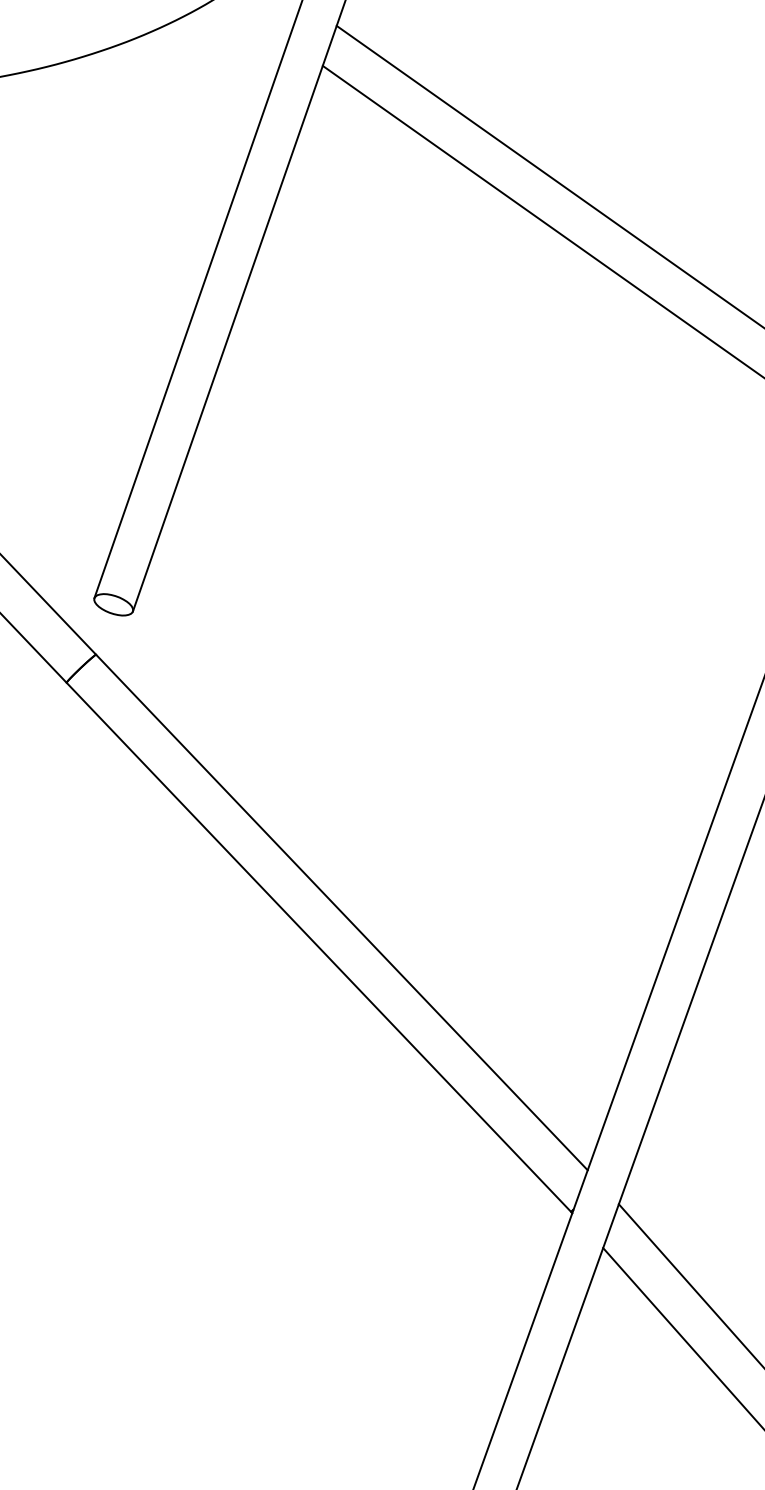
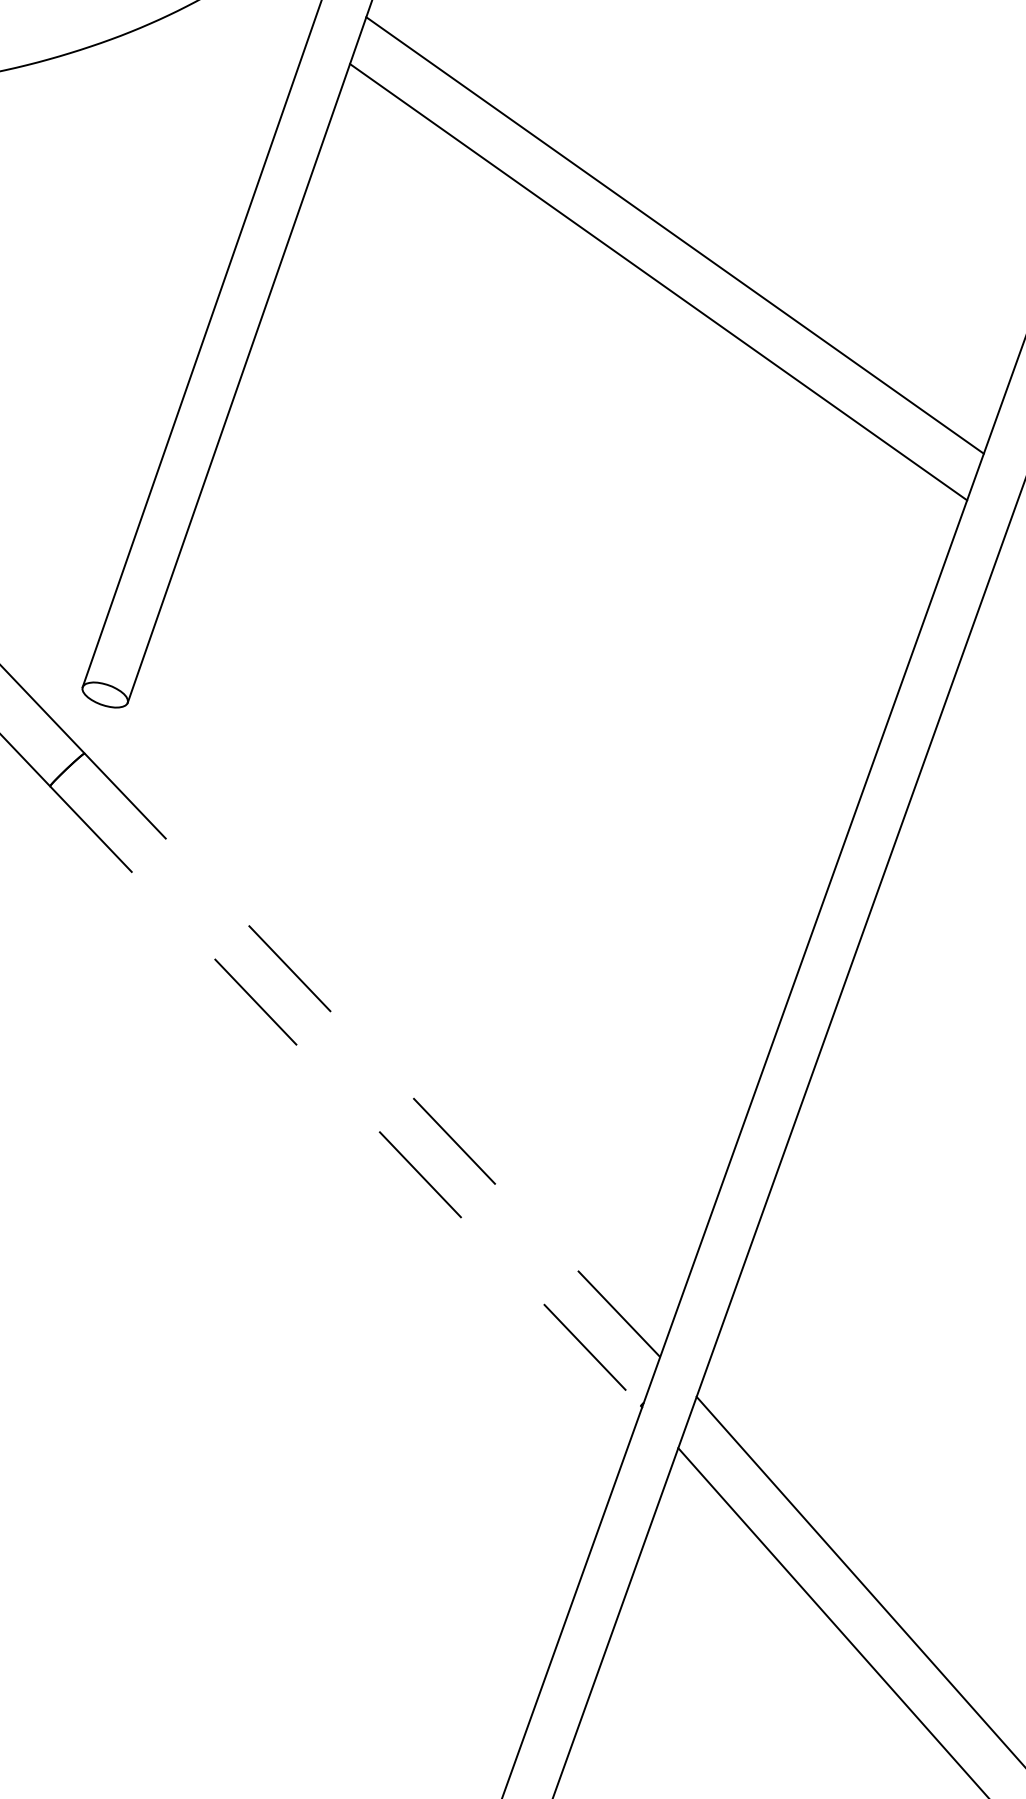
line: (341, 911) -> (372, 1054), solid -> dashed
line: (318, 947) -> (345, 1096), solid -> dashed

